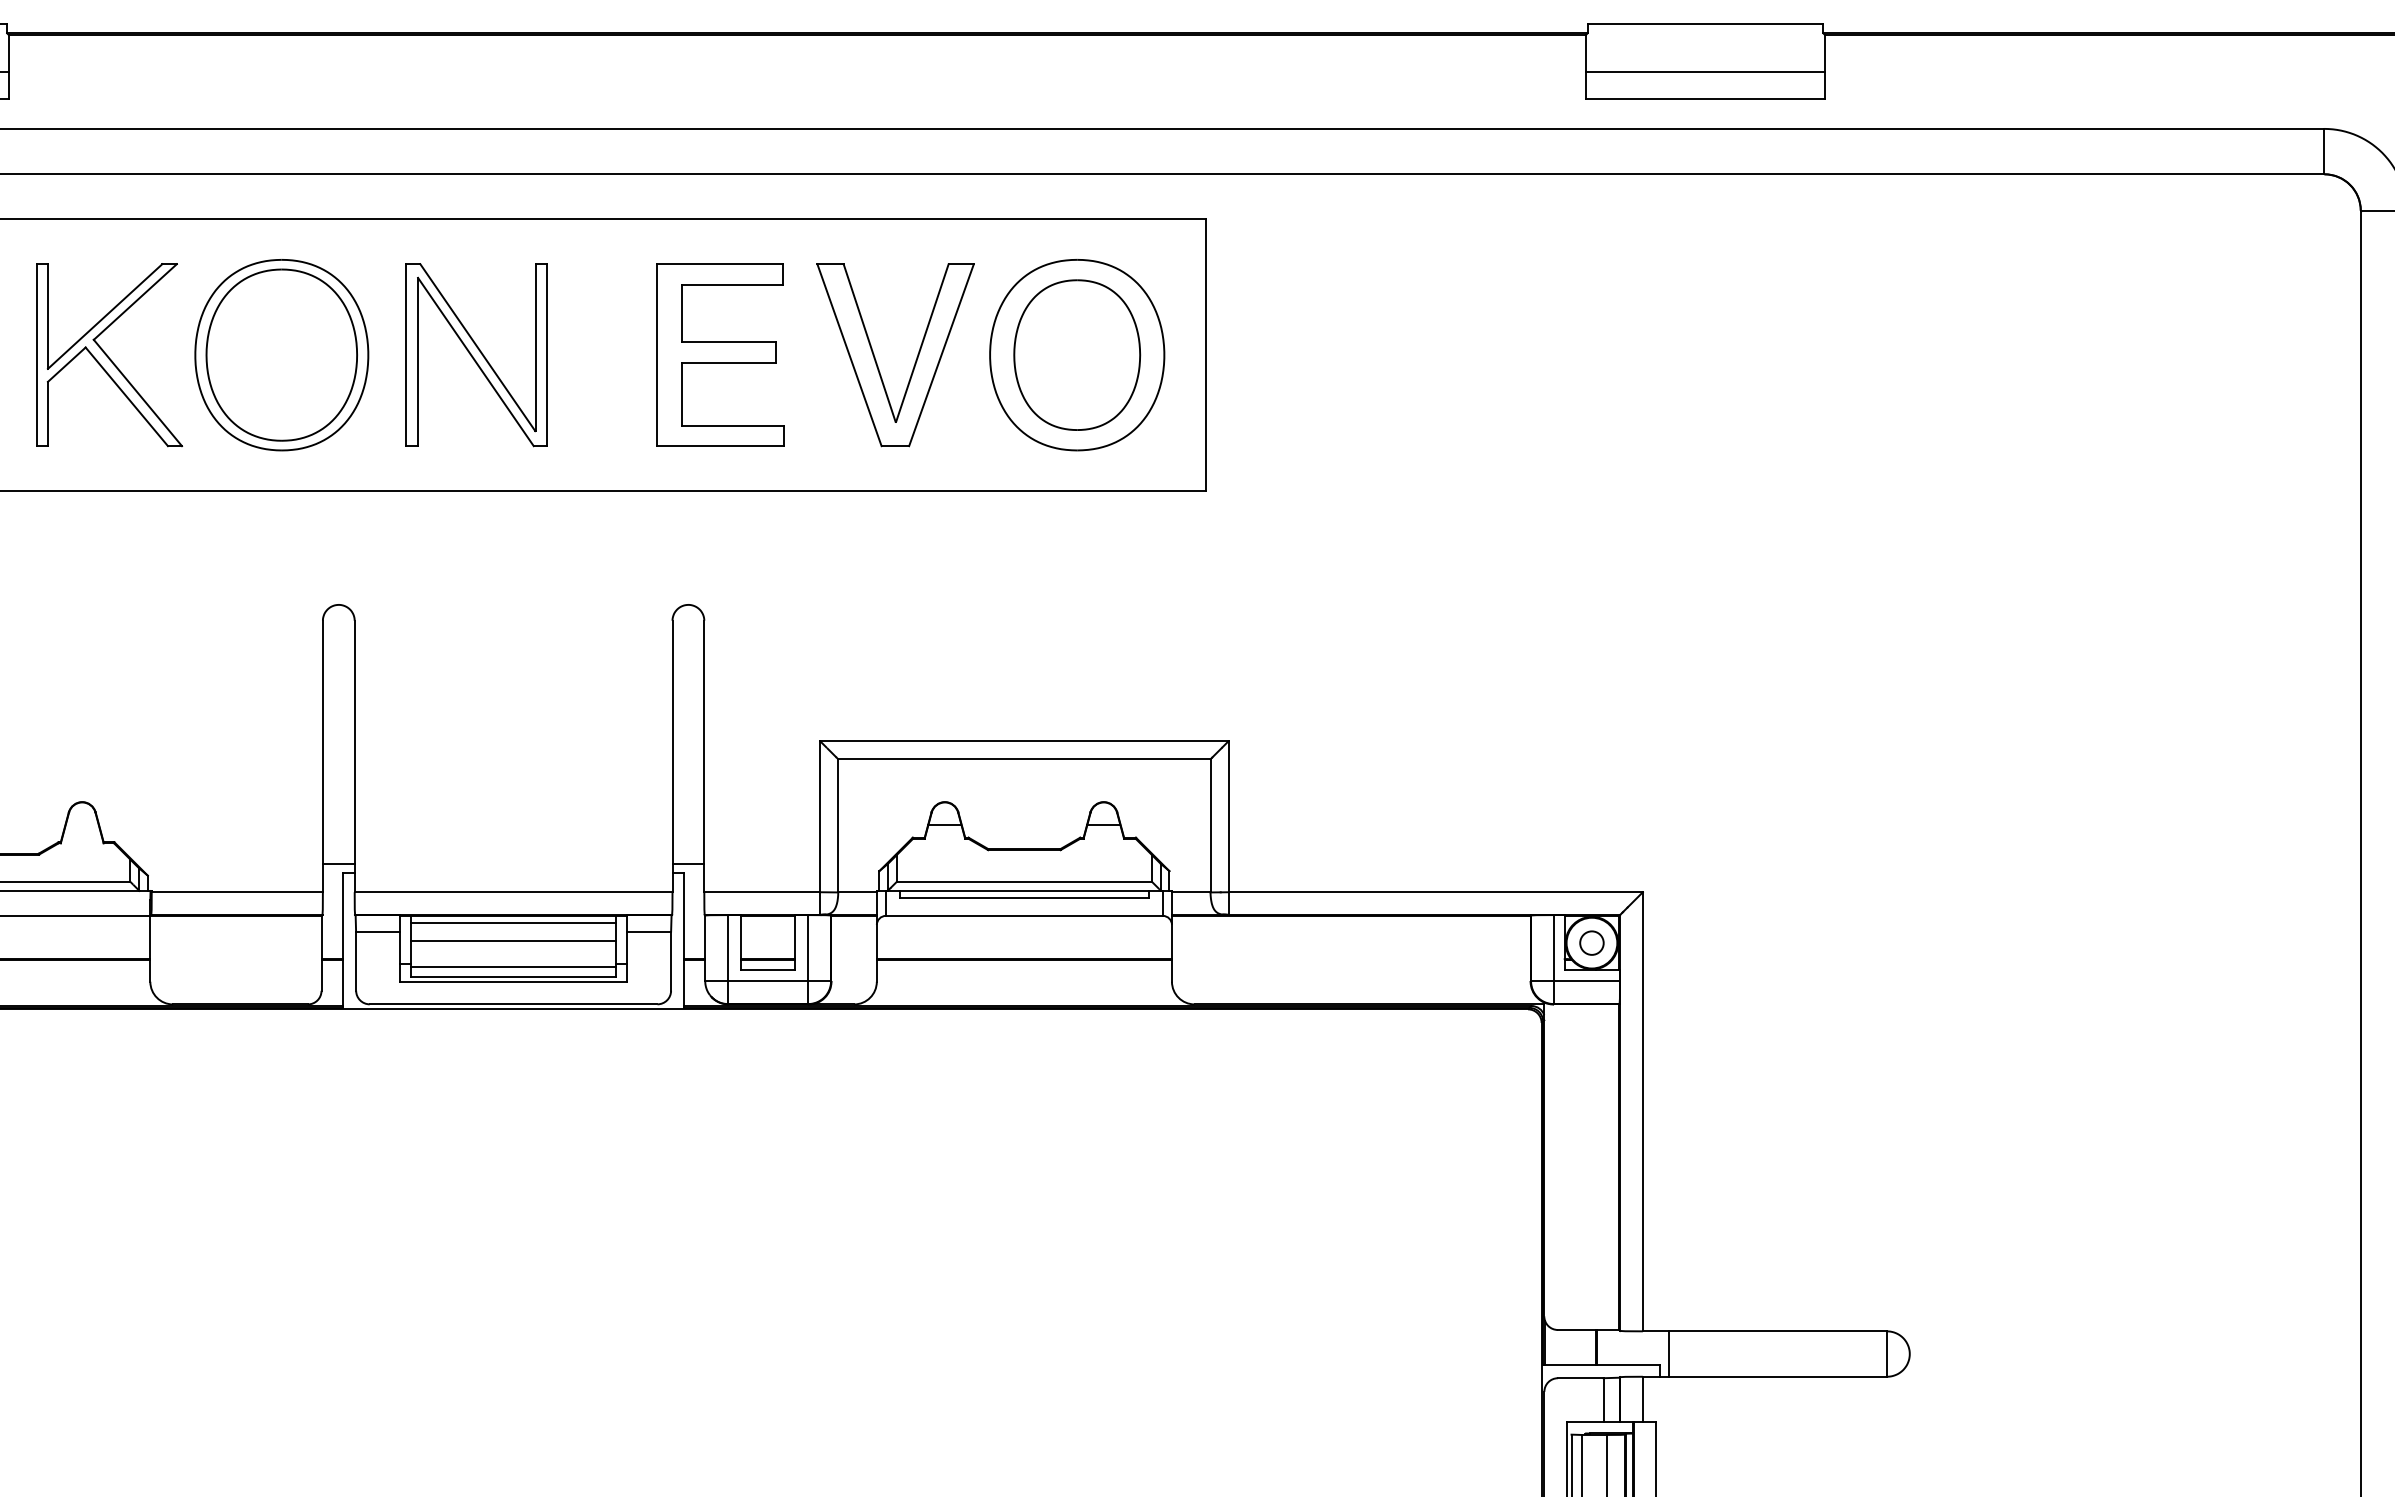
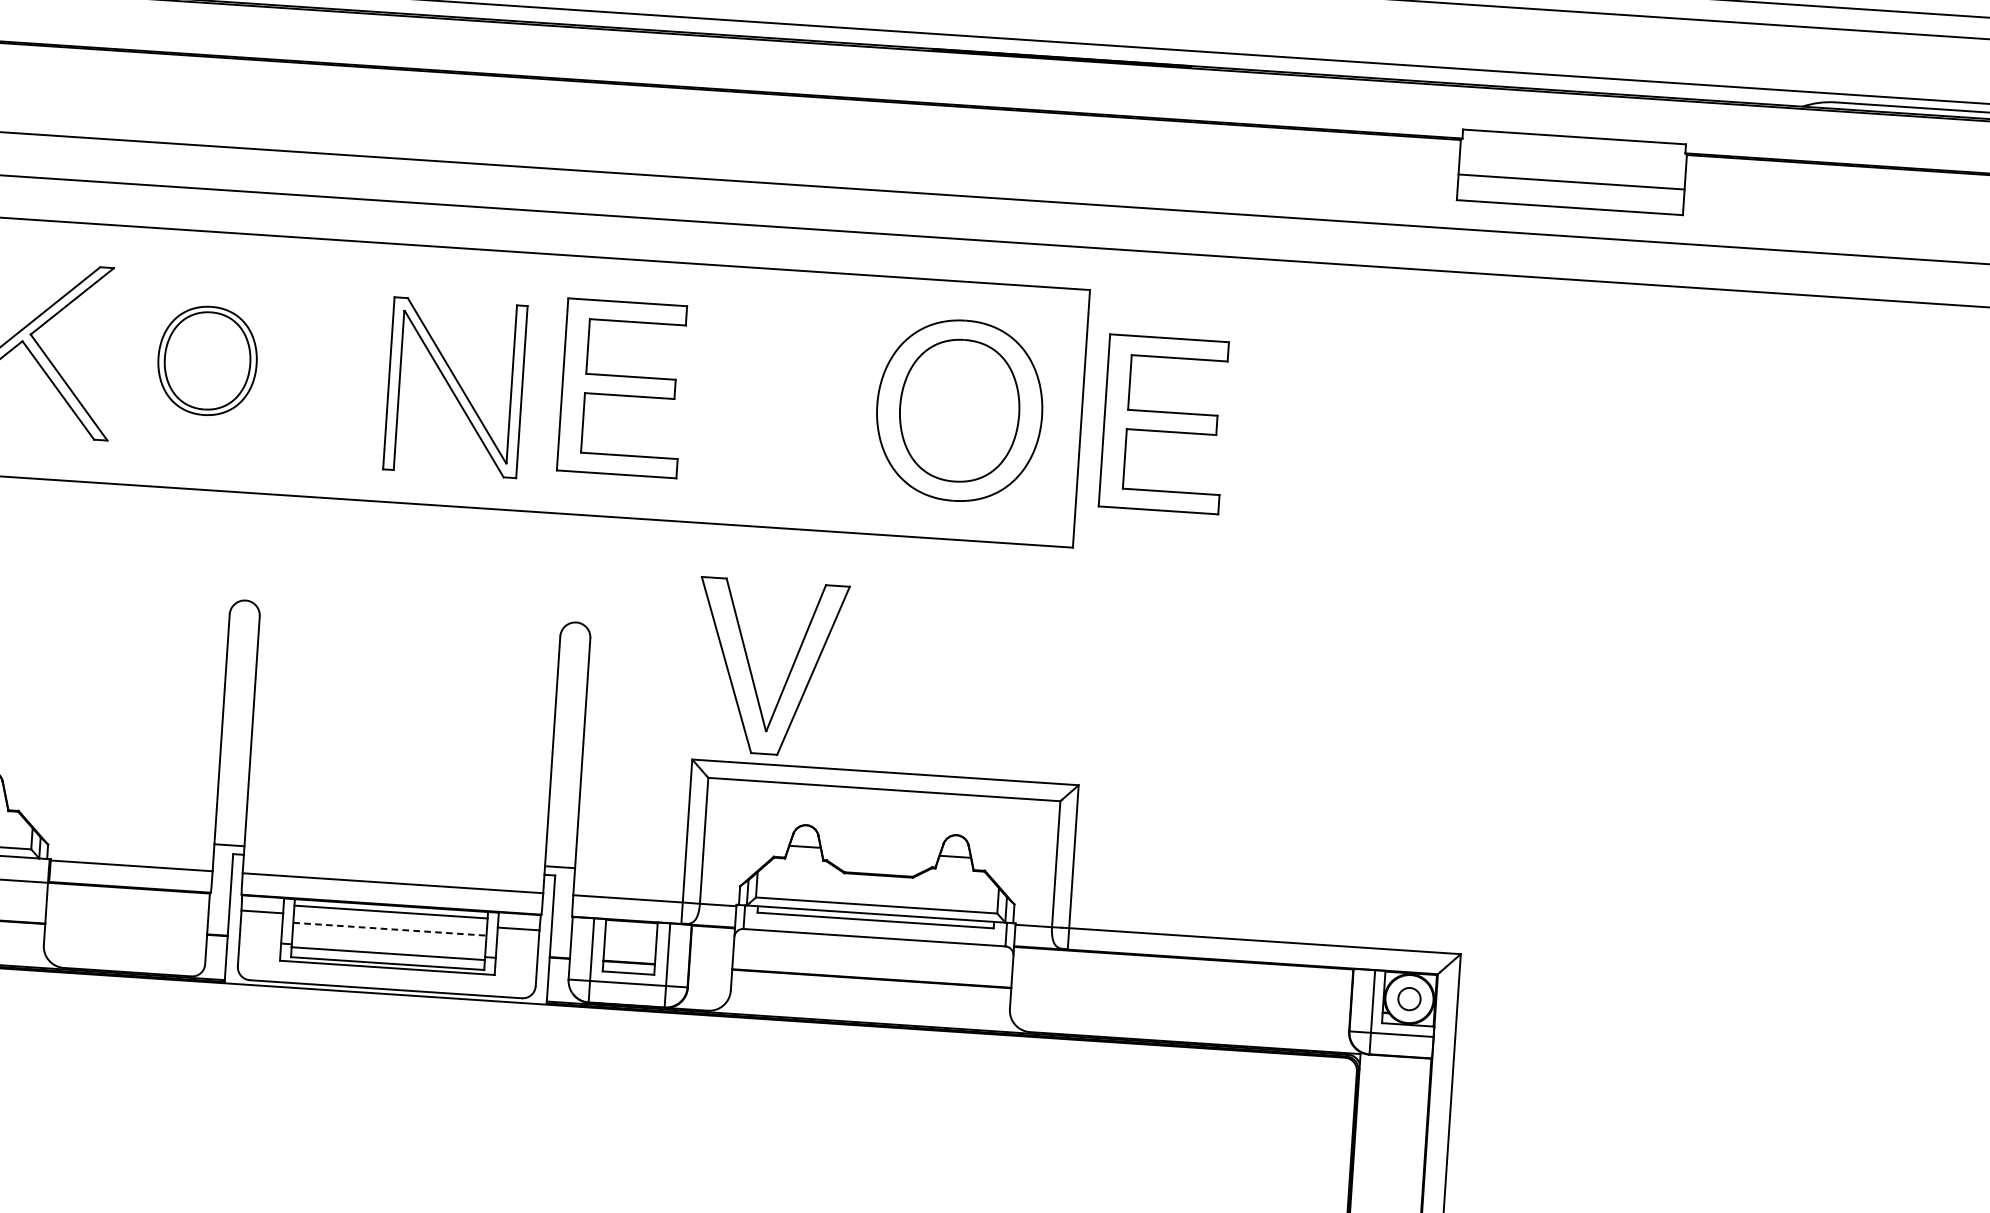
part: (1293, 354) -> (1164, 423), added
part: (281, 355) -> (207, 361), size x0.6
part: (476, 355) -> (455, 388), moved
part: (876, 360) -> (751, 671), moved
line: (514, 940) -> (390, 928), solid -> dashed

